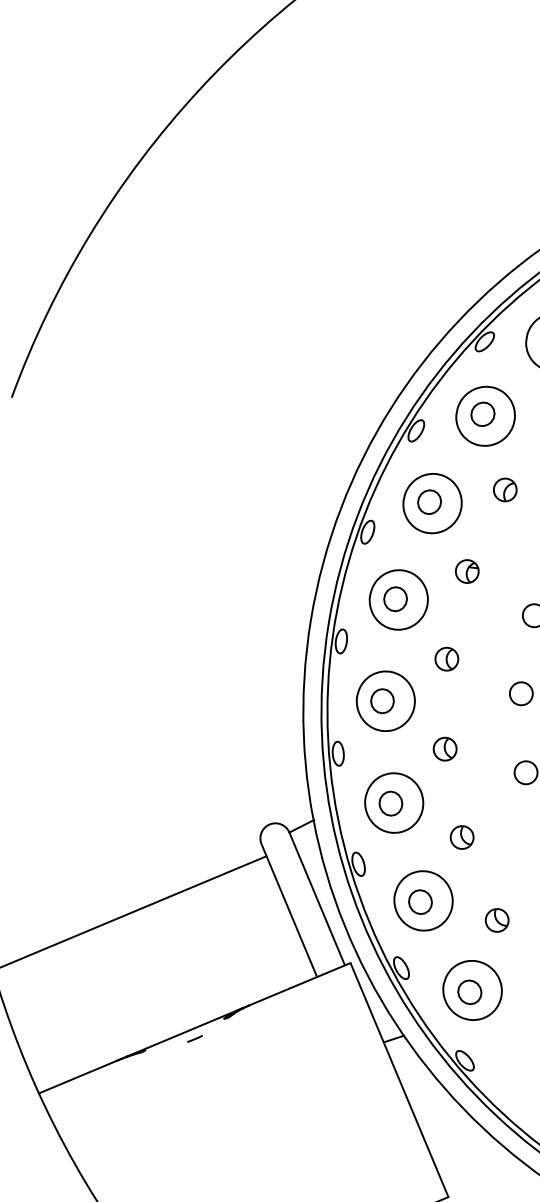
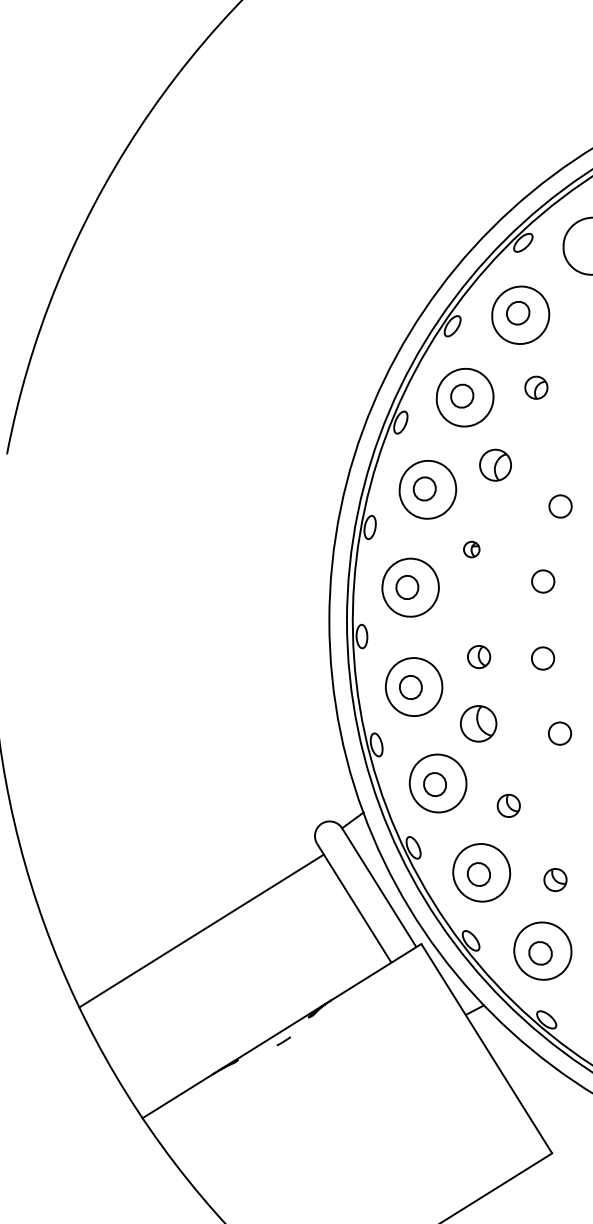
part: (505, 490) -> (495, 465), size x1.4
part: (466, 571) -> (471, 549), size x0.7
part: (447, 659) -> (479, 657), moved
part: (445, 748) -> (478, 723), size x1.6

